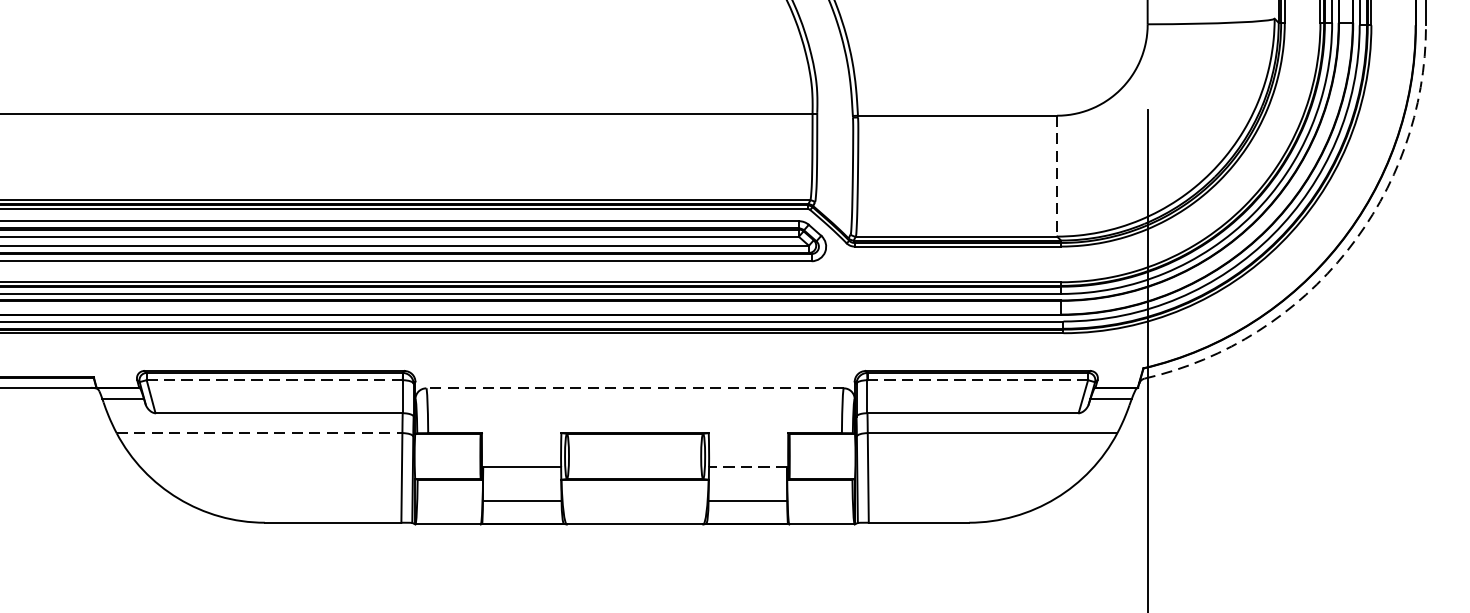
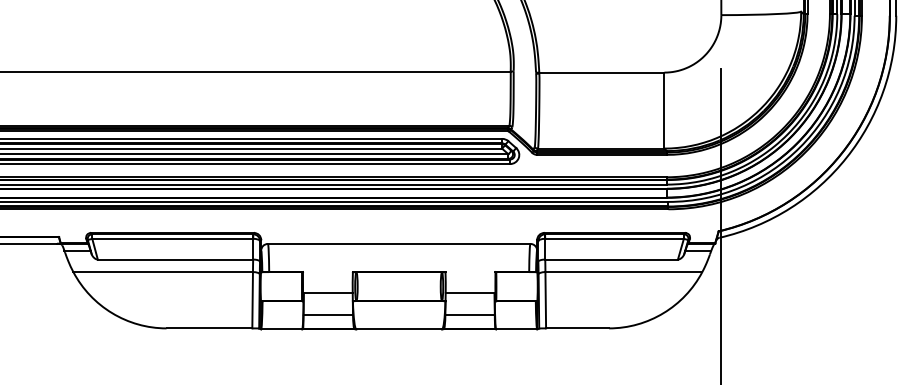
line: (1057, 176) -> (664, 110), dashed -> solid
arc: (1346, 250) -> (846, 157), dashed -> solid
line: (274, 379) -> (172, 238), dashed -> solid
line: (977, 379) -> (614, 238), dashed -> solid
line: (633, 387) -> (398, 243), dashed -> solid
line: (260, 433) -> (163, 272), dashed -> solid
line: (748, 467) -> (470, 293), dashed -> solid

